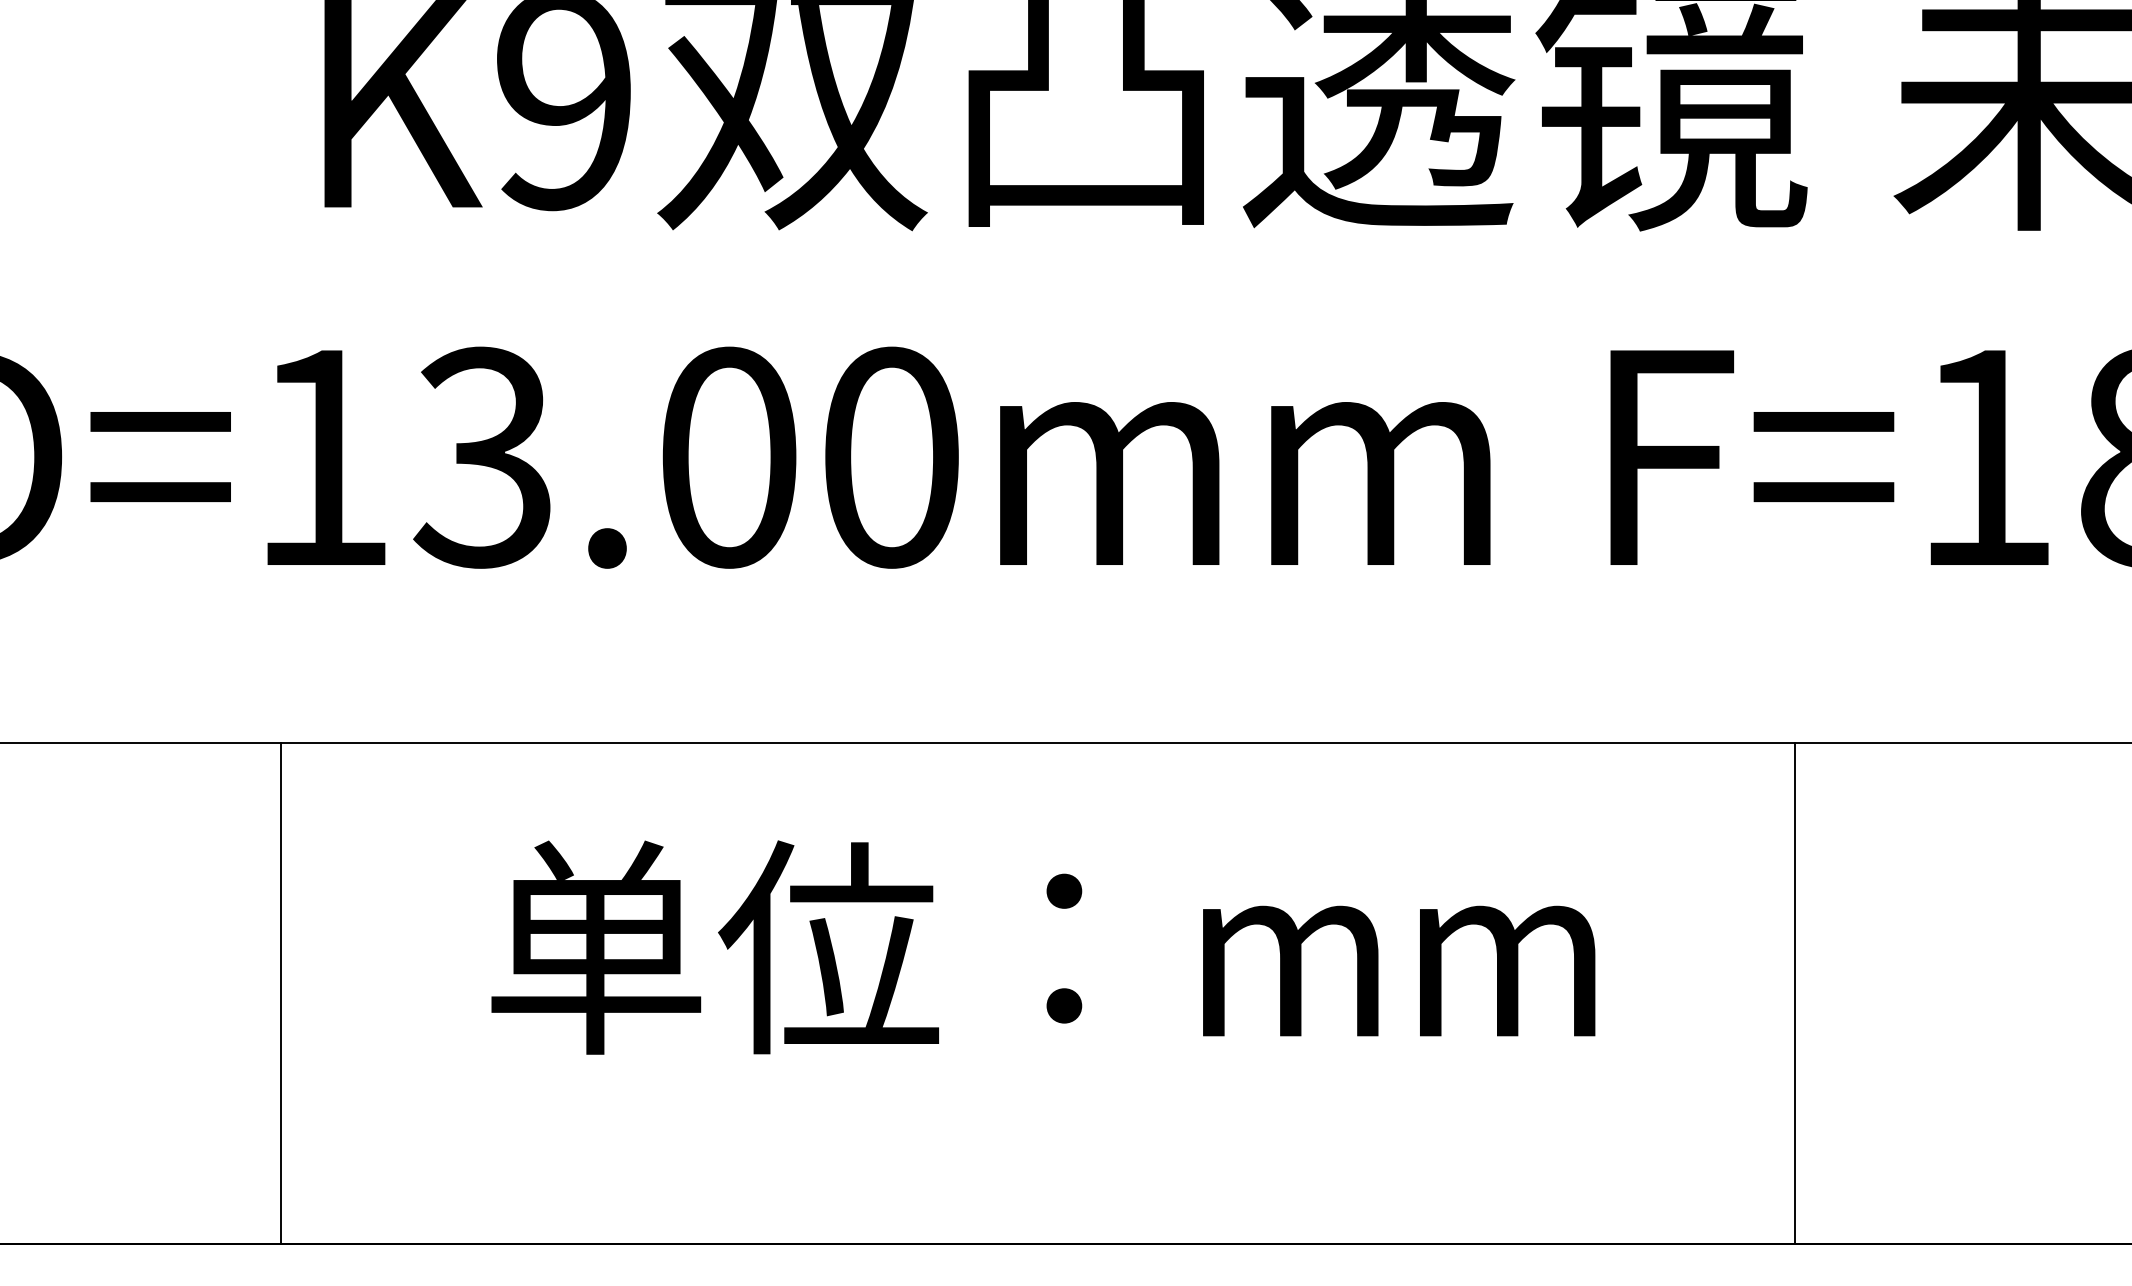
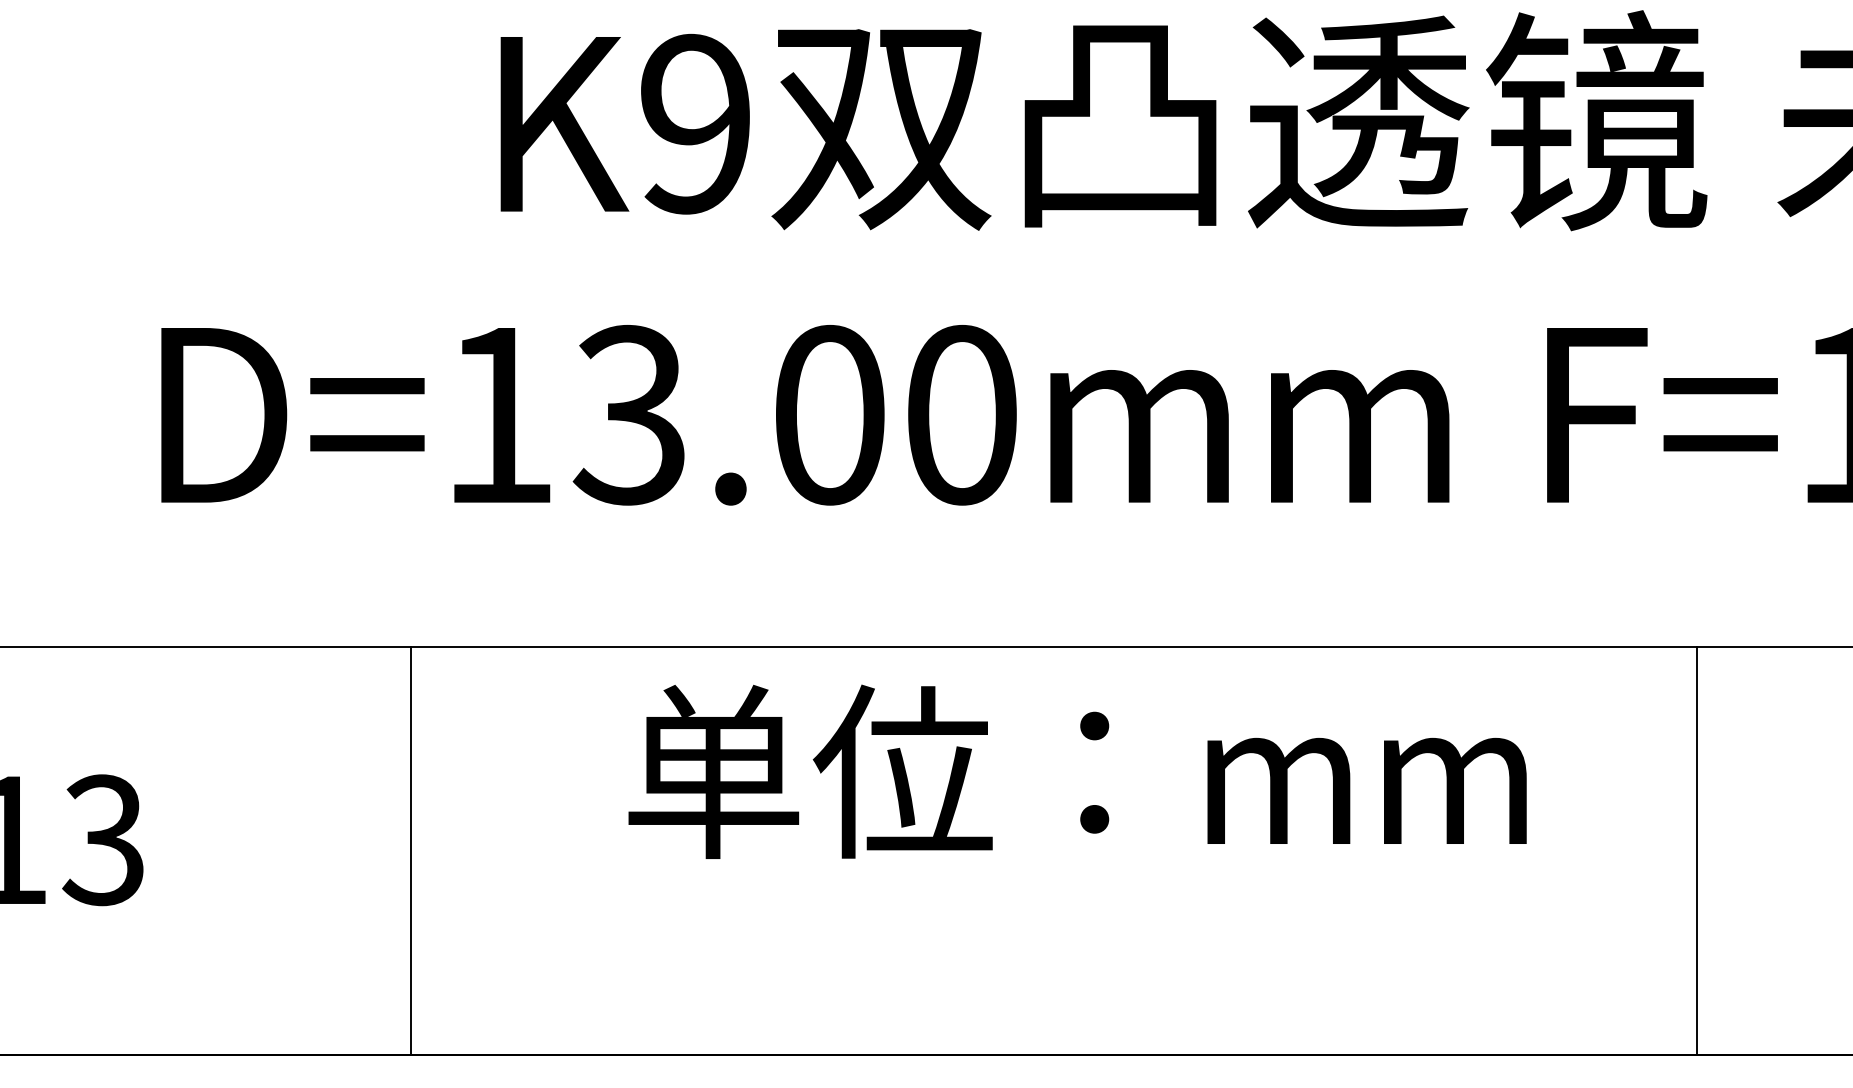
text: (1043, 947) -> (1077, 771), moved
line: (281, 993) -> (410, 851), moved

